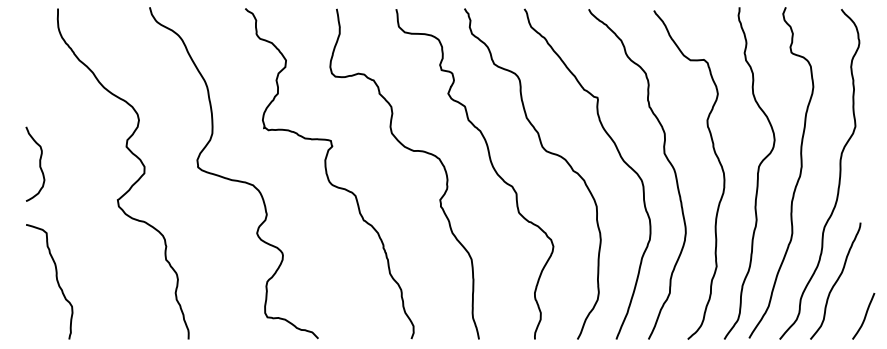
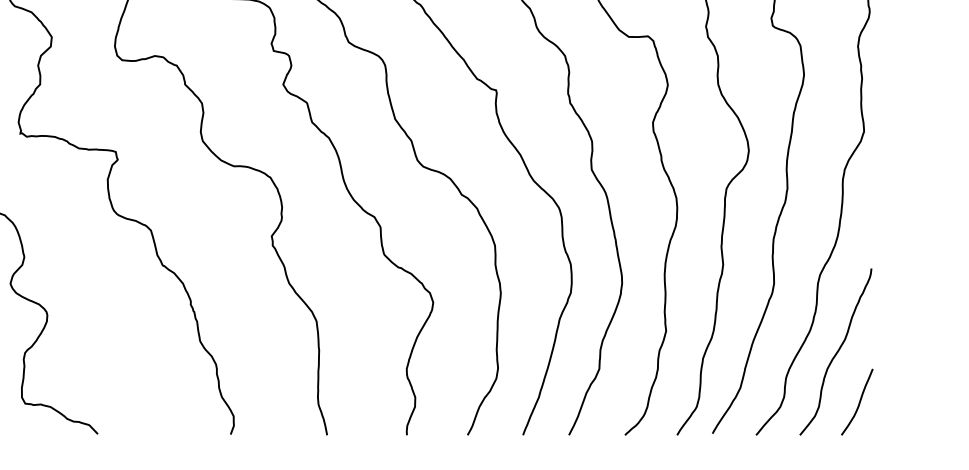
curve: (864, 316) -> (858, 402), moved

